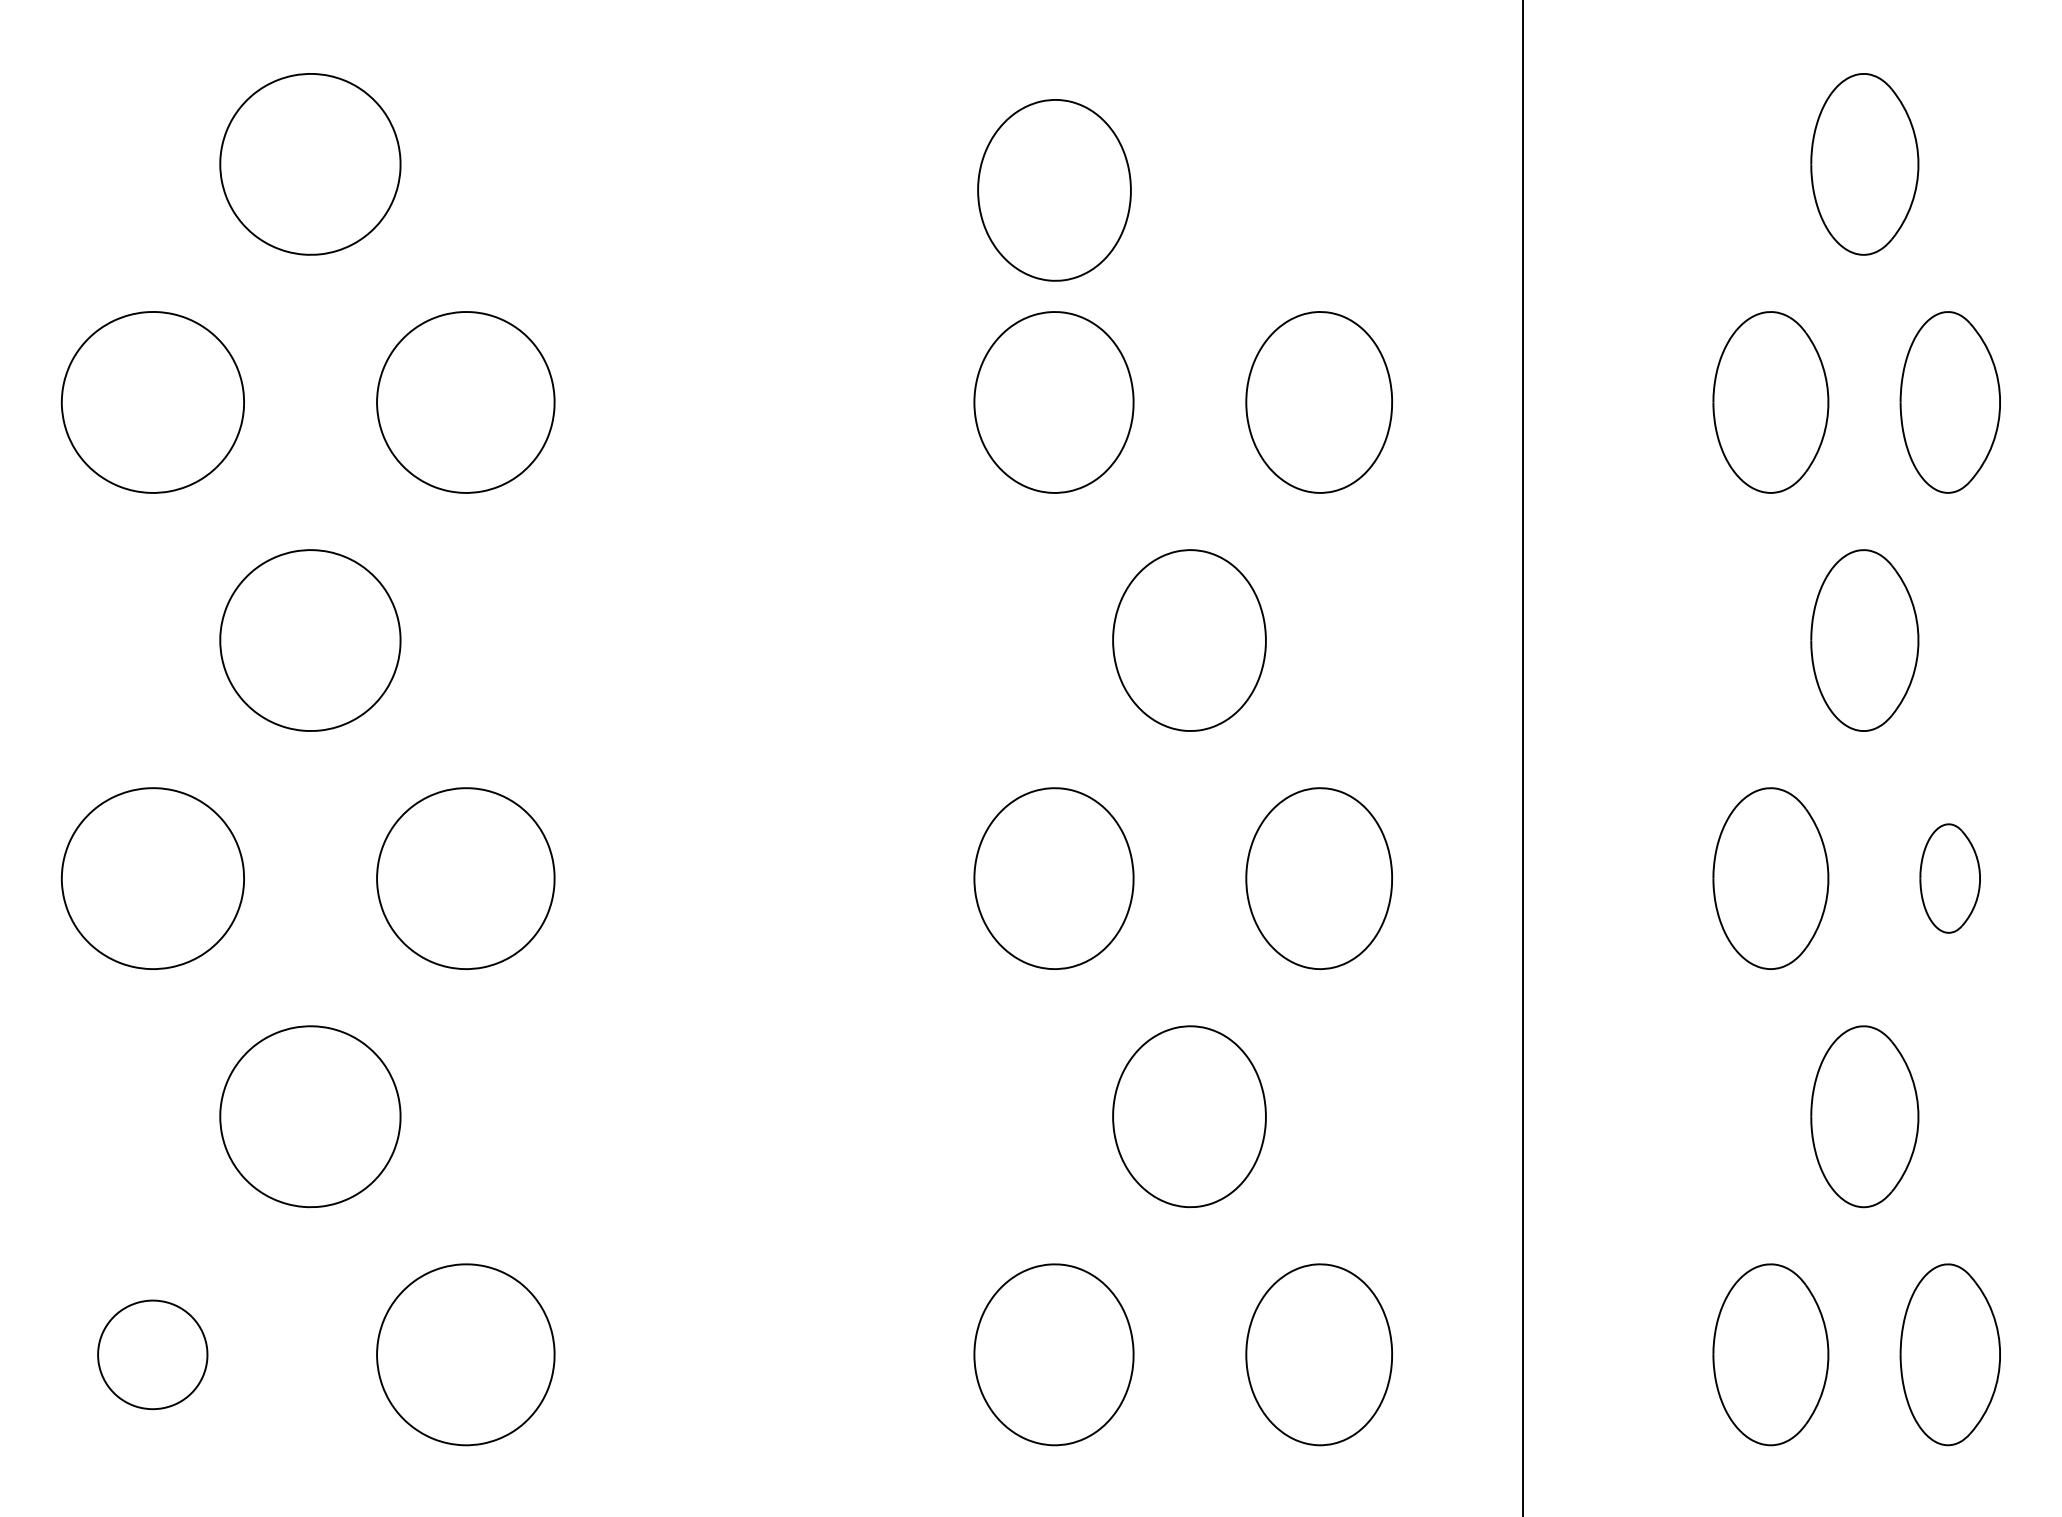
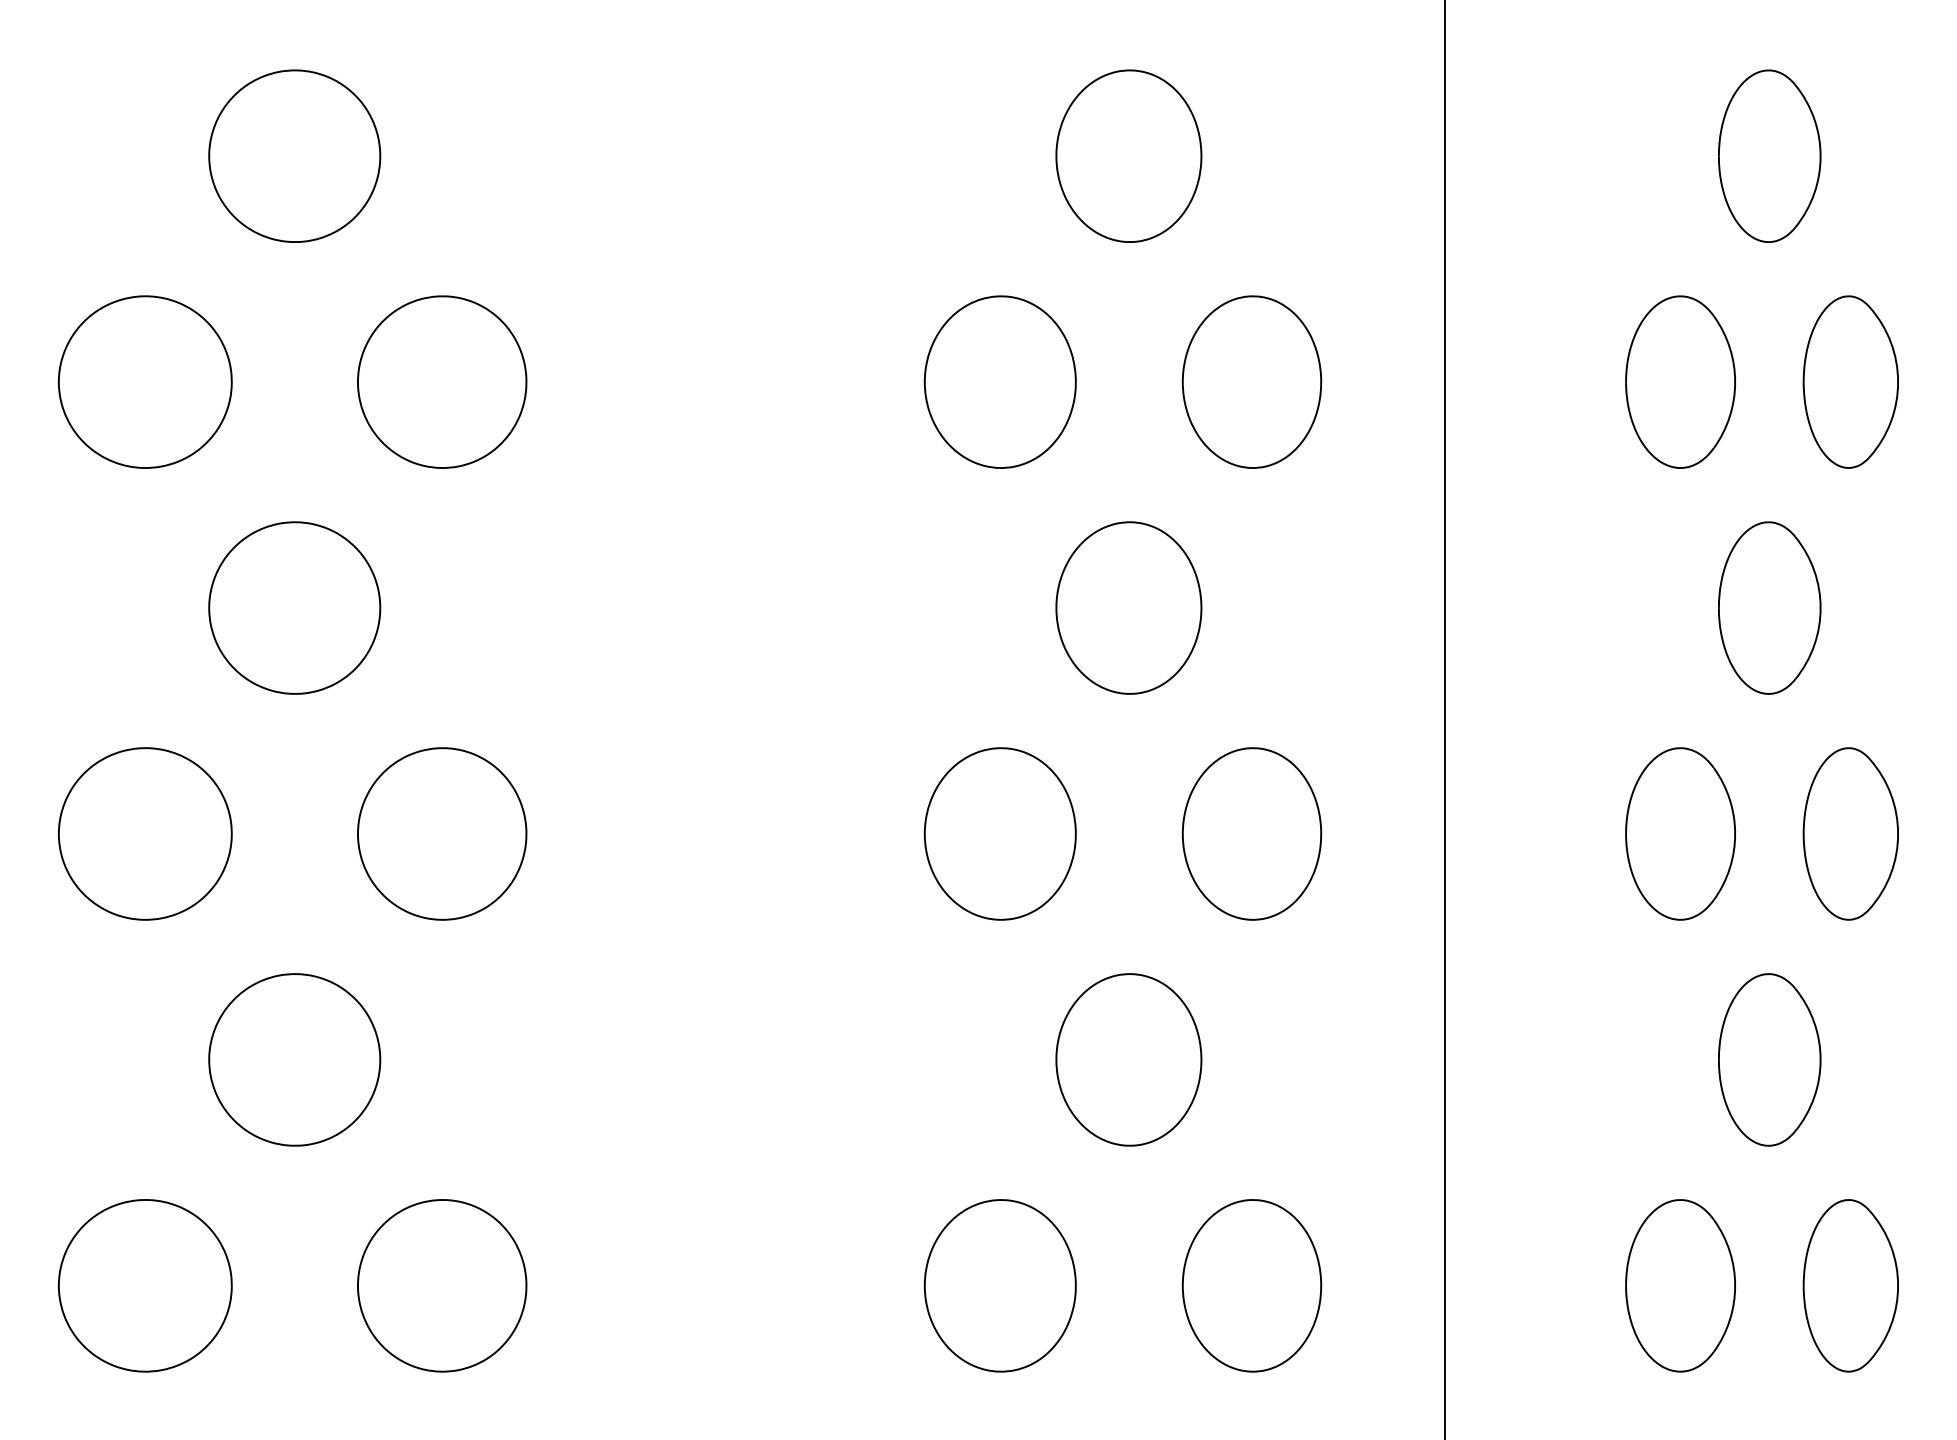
part: (1054, 190) -> (1128, 156), moved
part: (1949, 878) -> (1850, 833), size x1.67
part: (152, 1354) -> (144, 1285), size x1.67

